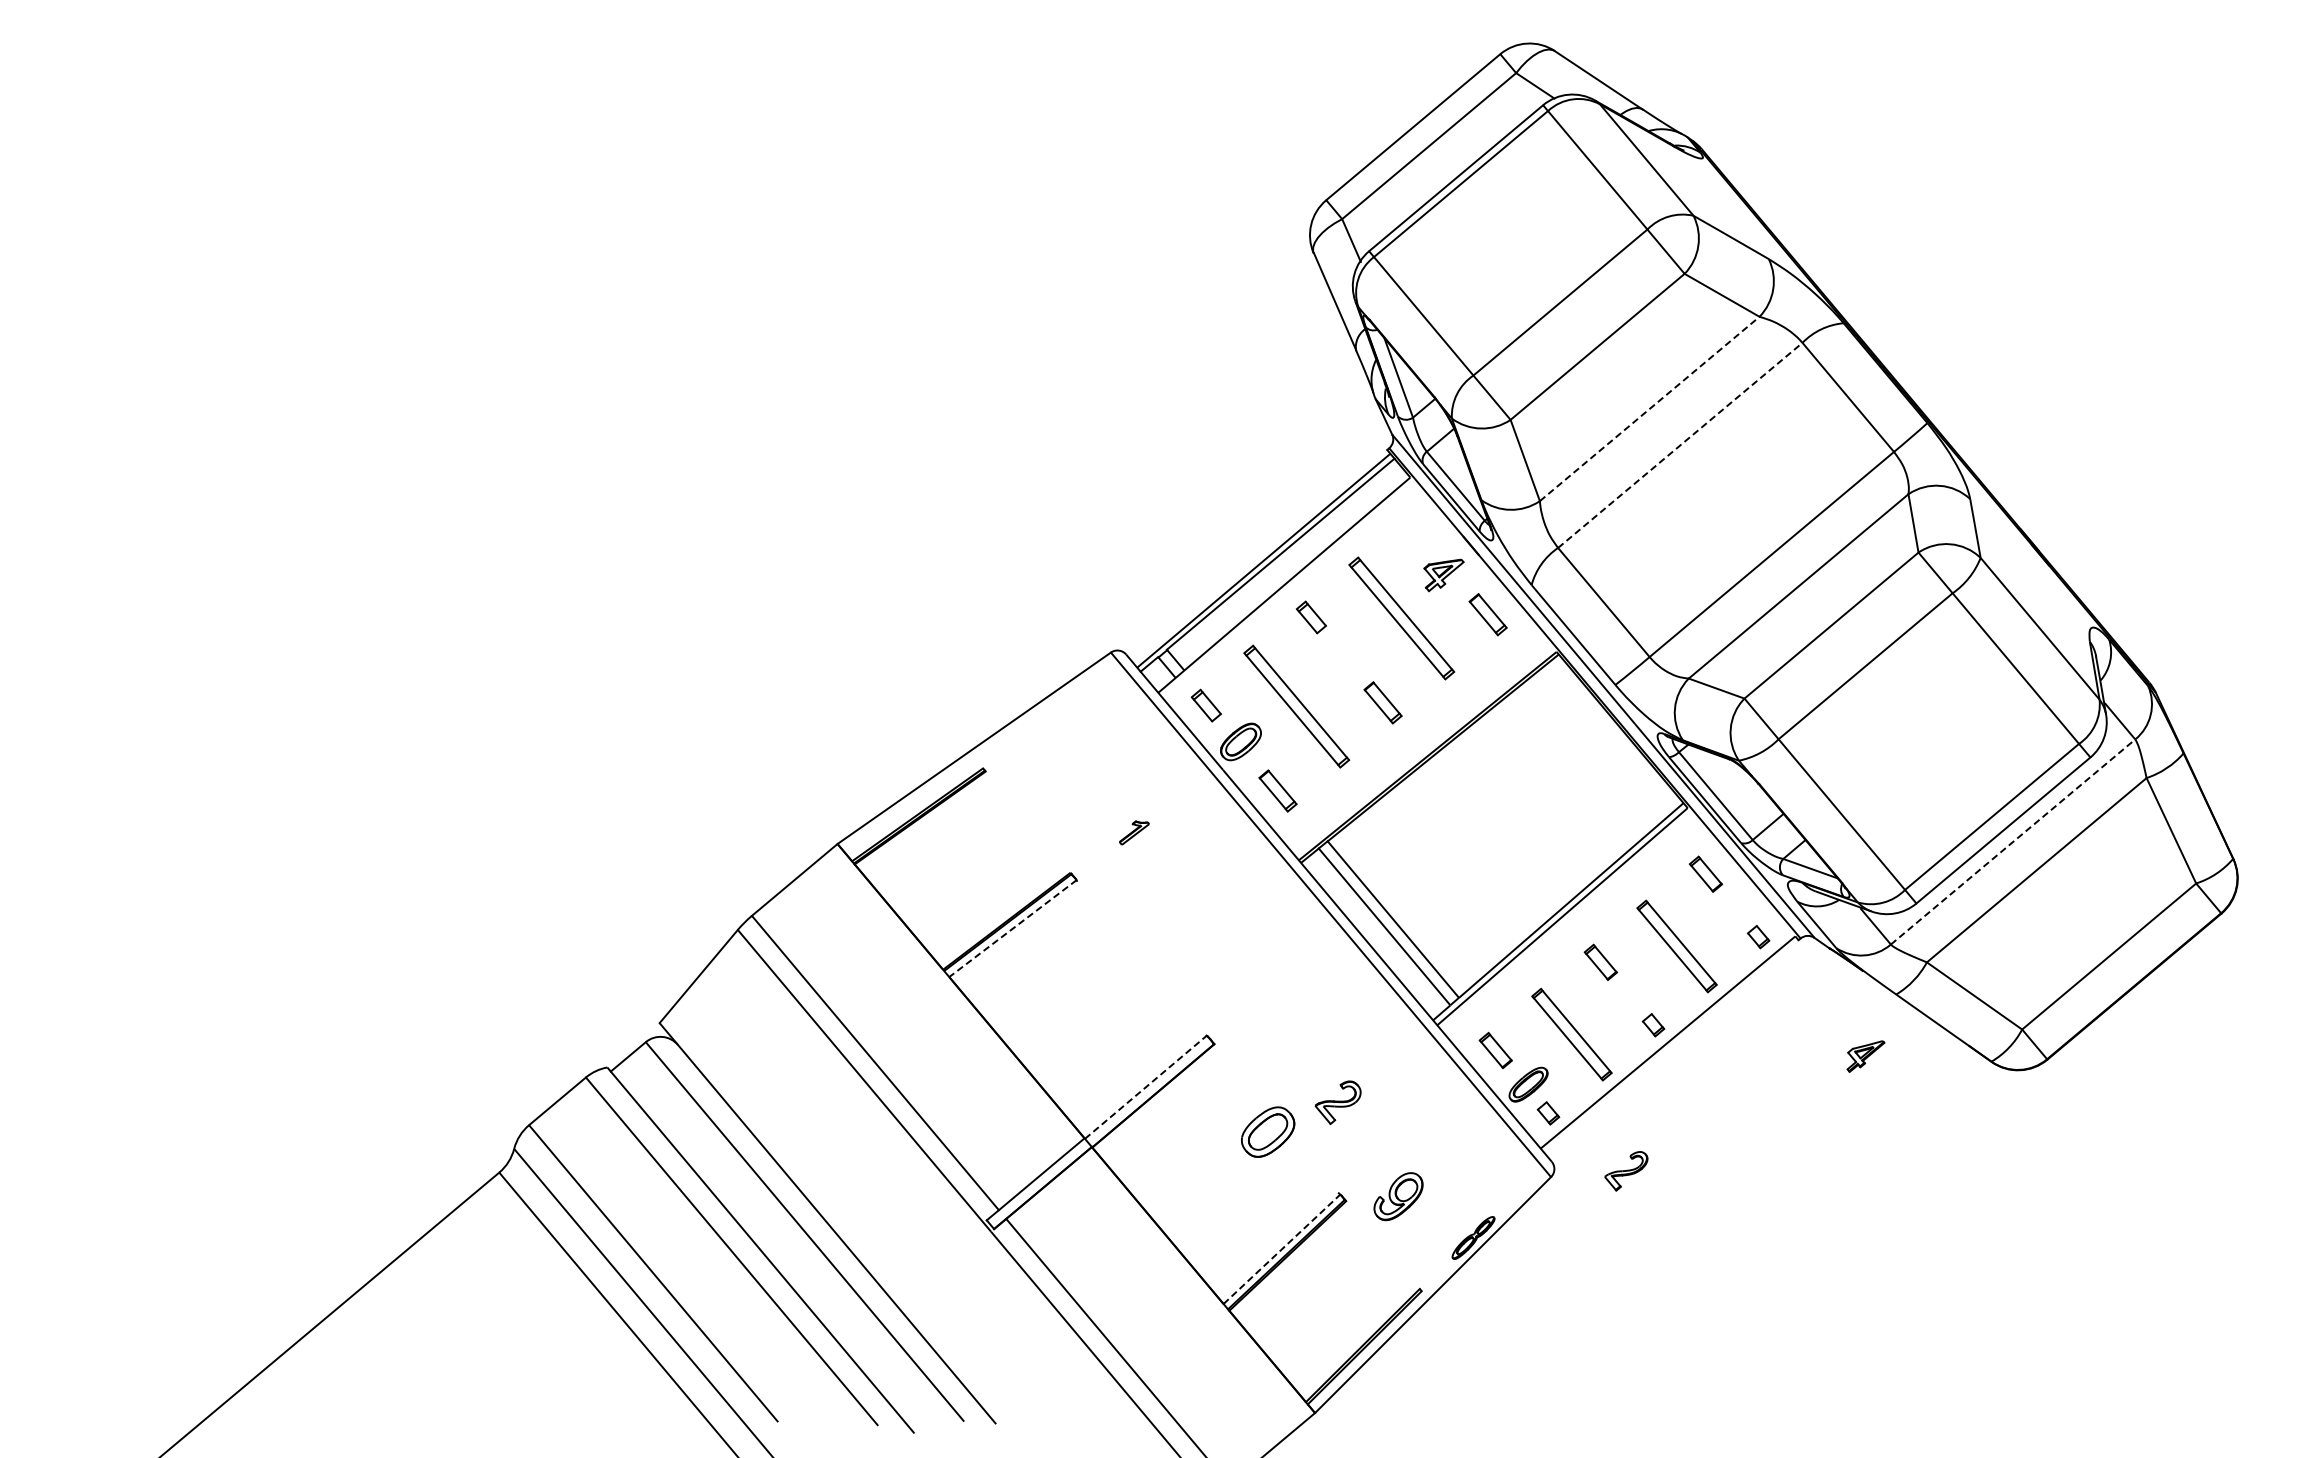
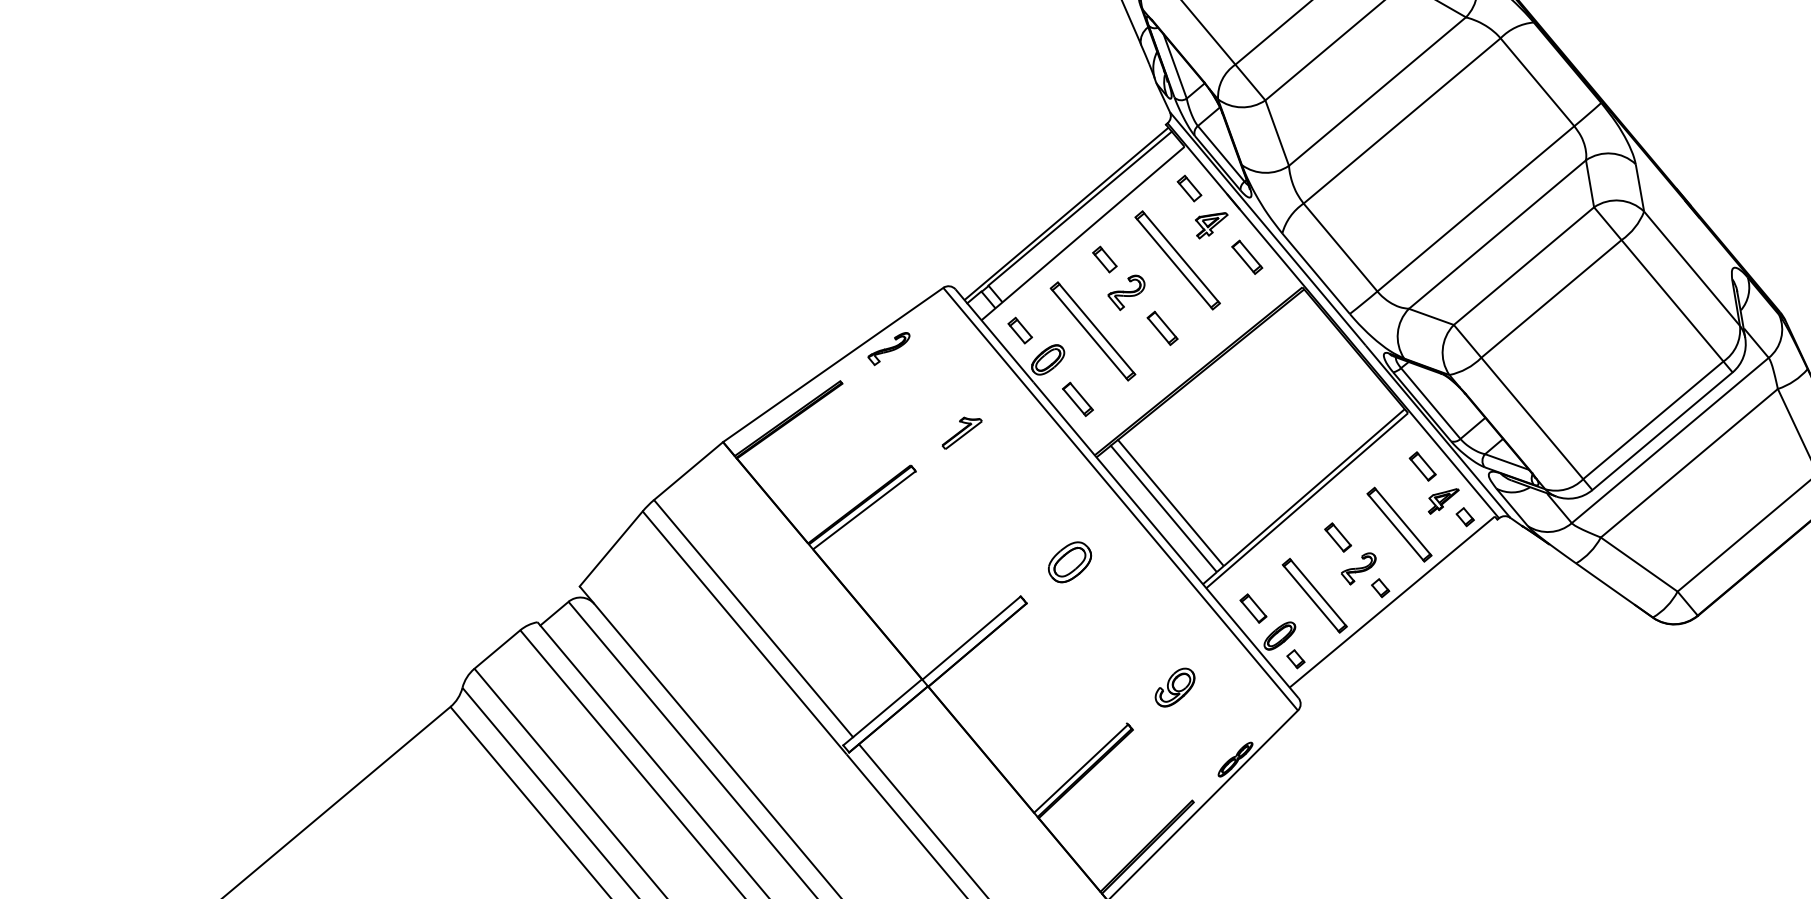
line: (1650, 408) -> (1378, 91), dashed -> solid
line: (1680, 445) -> (1402, 121), dashed -> solid
part: (1416, 529) -> (1189, 188), added
part: (1043, 728) -> (888, 349), added
part: (1134, 832) -> (962, 432), size x1.67
line: (2013, 842) -> (1670, 440), dashed -> solid
line: (1012, 928) -> (864, 510), dashed -> solid
part: (1865, 1056) -> (1443, 501), moved
line: (1146, 1086) -> (971, 637), dashed -> solid
part: (1337, 1102) -> (1125, 292), moved
part: (1268, 1131) -> (1070, 561), moved
part: (1626, 1171) -> (1358, 569), moved
part: (1398, 1196) -> (1175, 687), moved
line: (1282, 1248) -> (1081, 768), dashed -> solid

